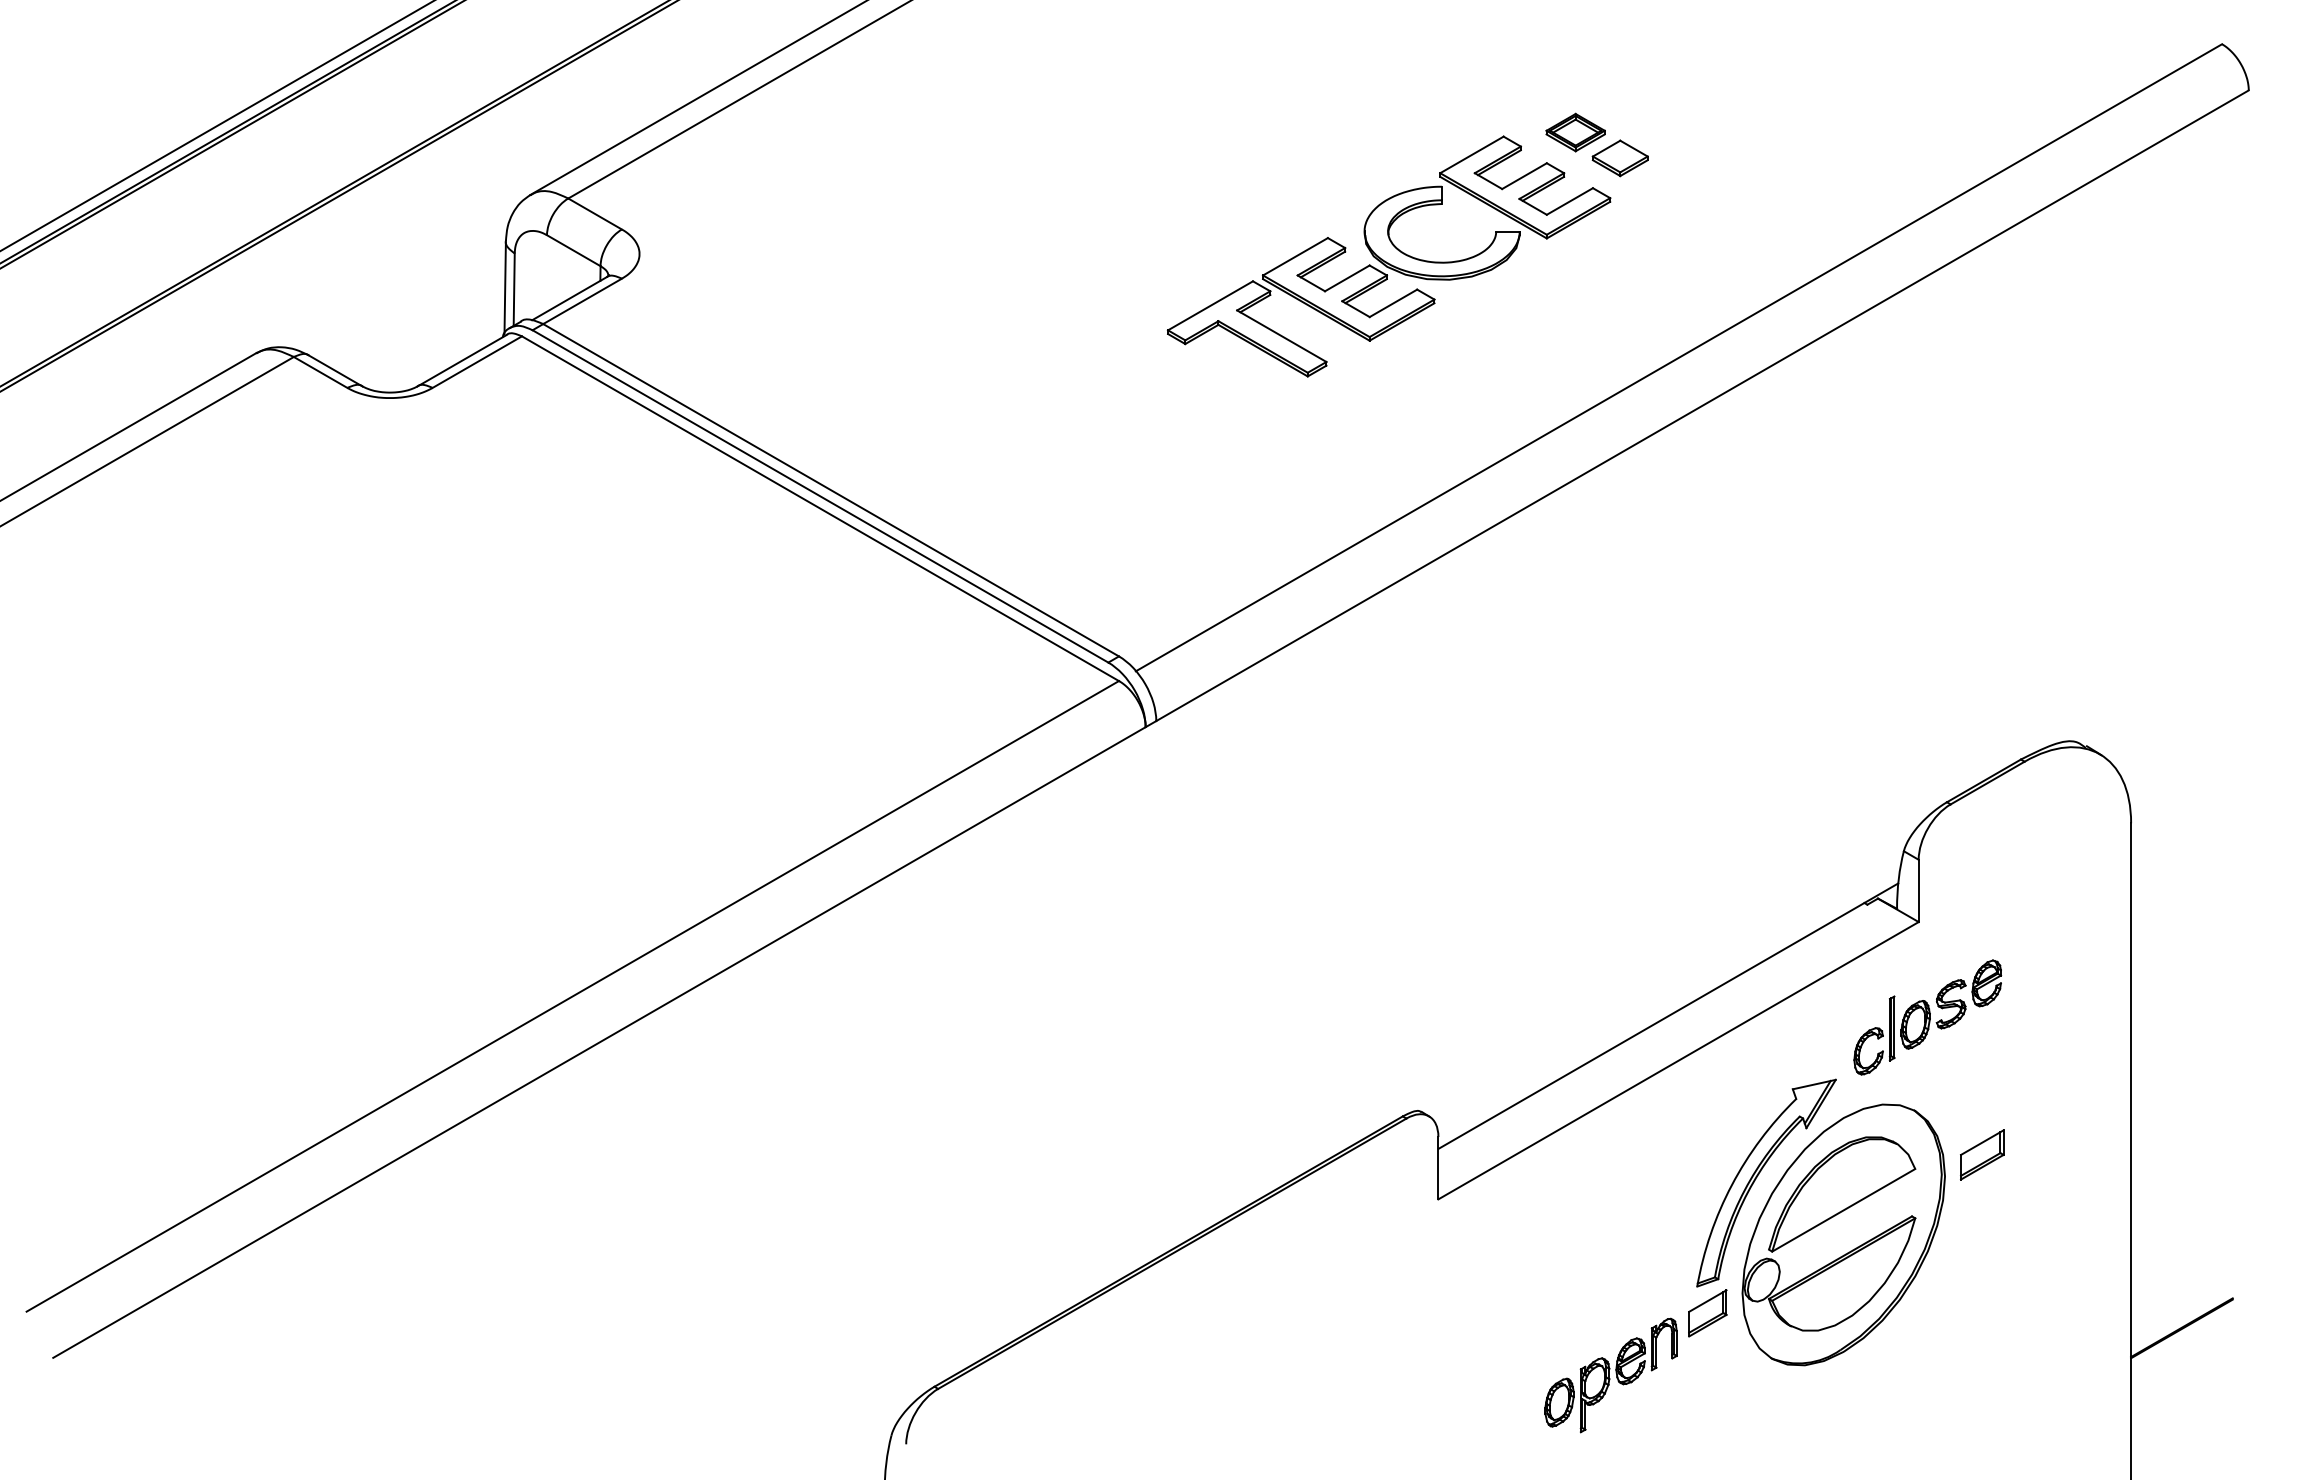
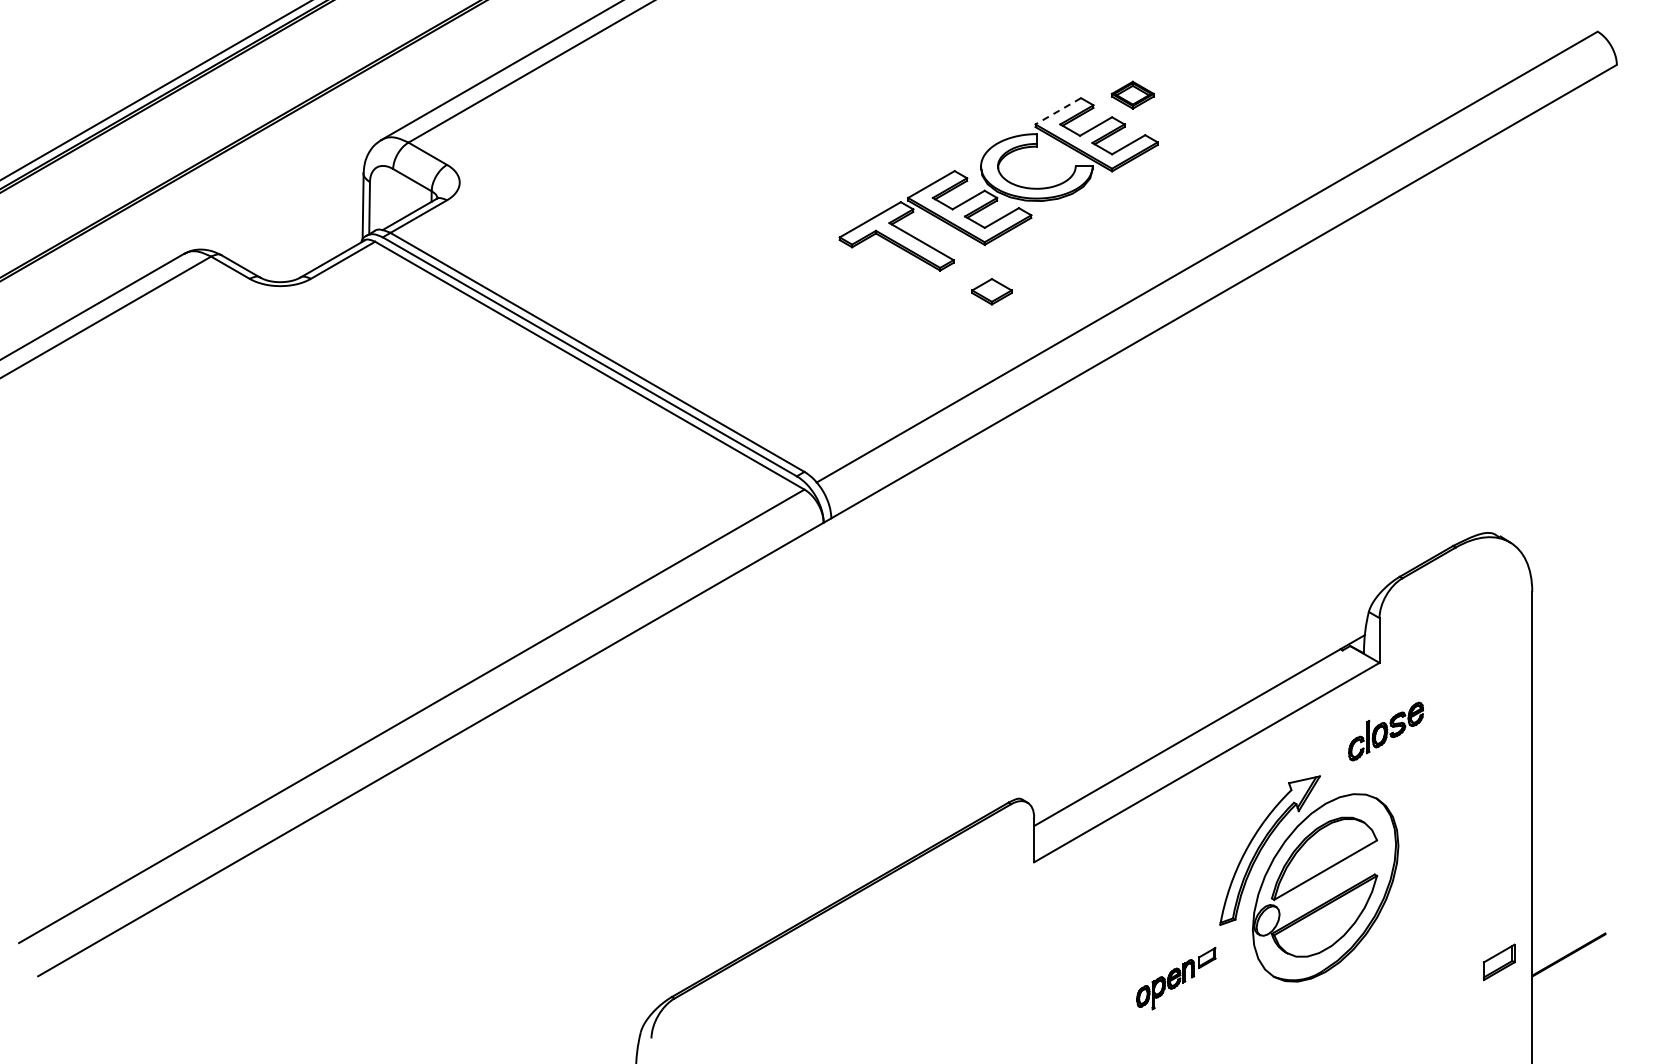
line: (1470, 155) -> (1057, 111), solid -> dashed
part: (1619, 157) -> (991, 291), moved
part: (1927, 1017) -> (1385, 731), size x0.7
part: (1981, 1155) -> (1498, 962), moved
part: (1636, 1360) -> (1176, 978), size x0.6

